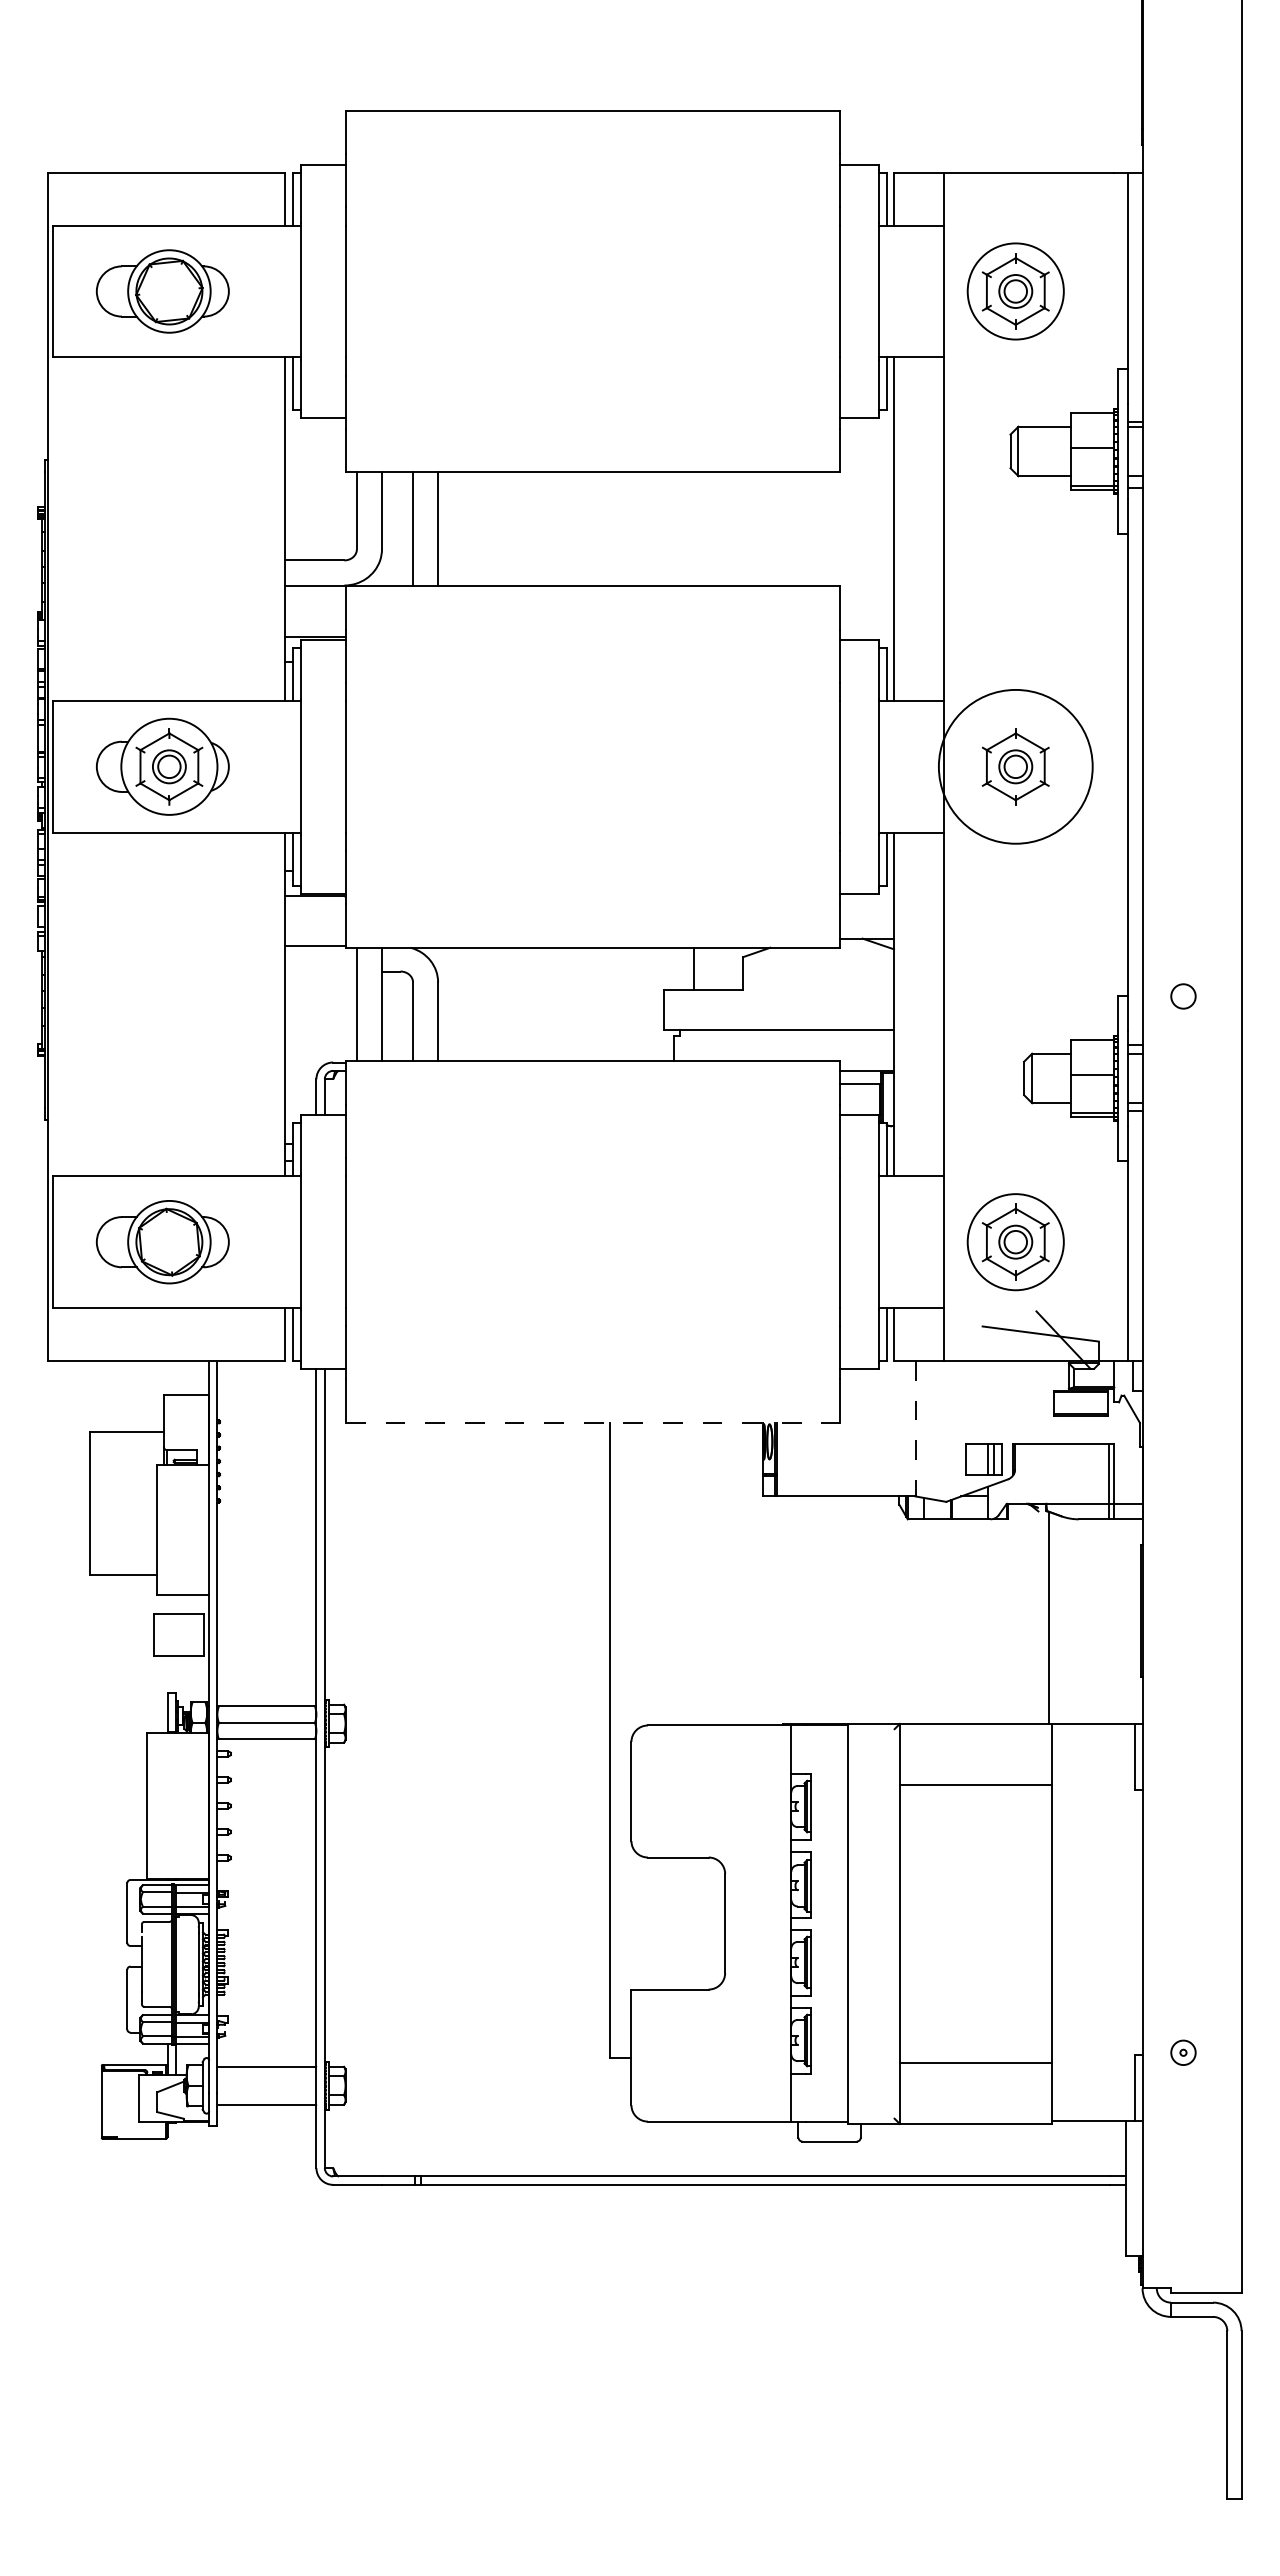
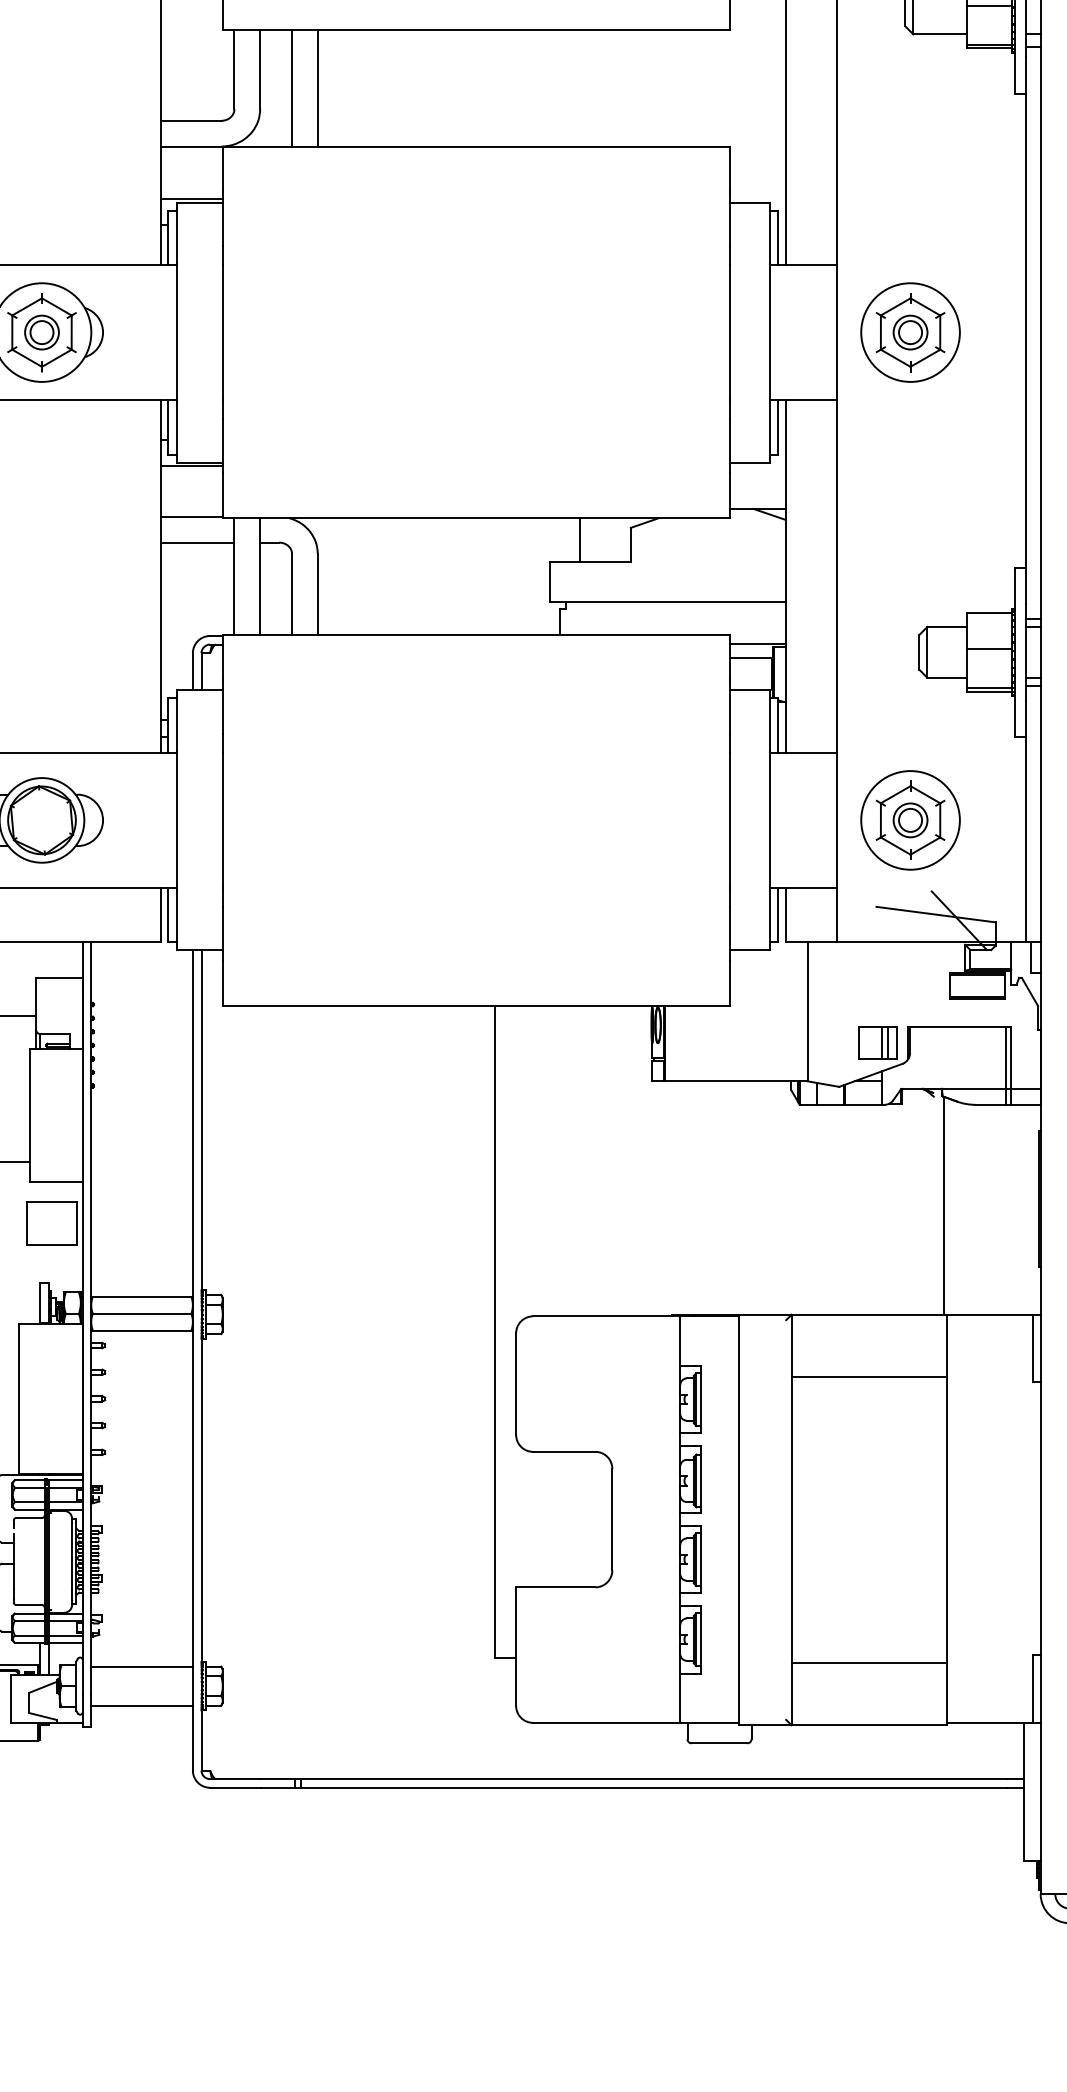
circle: (1015, 766) -> (910, 332), size x0.62
line: (320, 971) -> (197, 542), added
line: (592, 1423) -> (476, 1006), dashed -> solid
line: (915, 1428) -> (807, 1011), dashed -> solid

